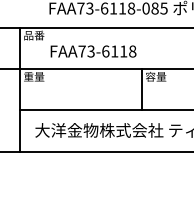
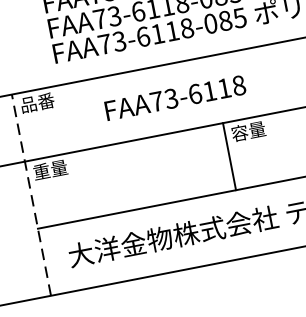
text: (93, 51) -> (175, 97), moved
line: (19, 89) -> (30, 195), solid -> dashed

